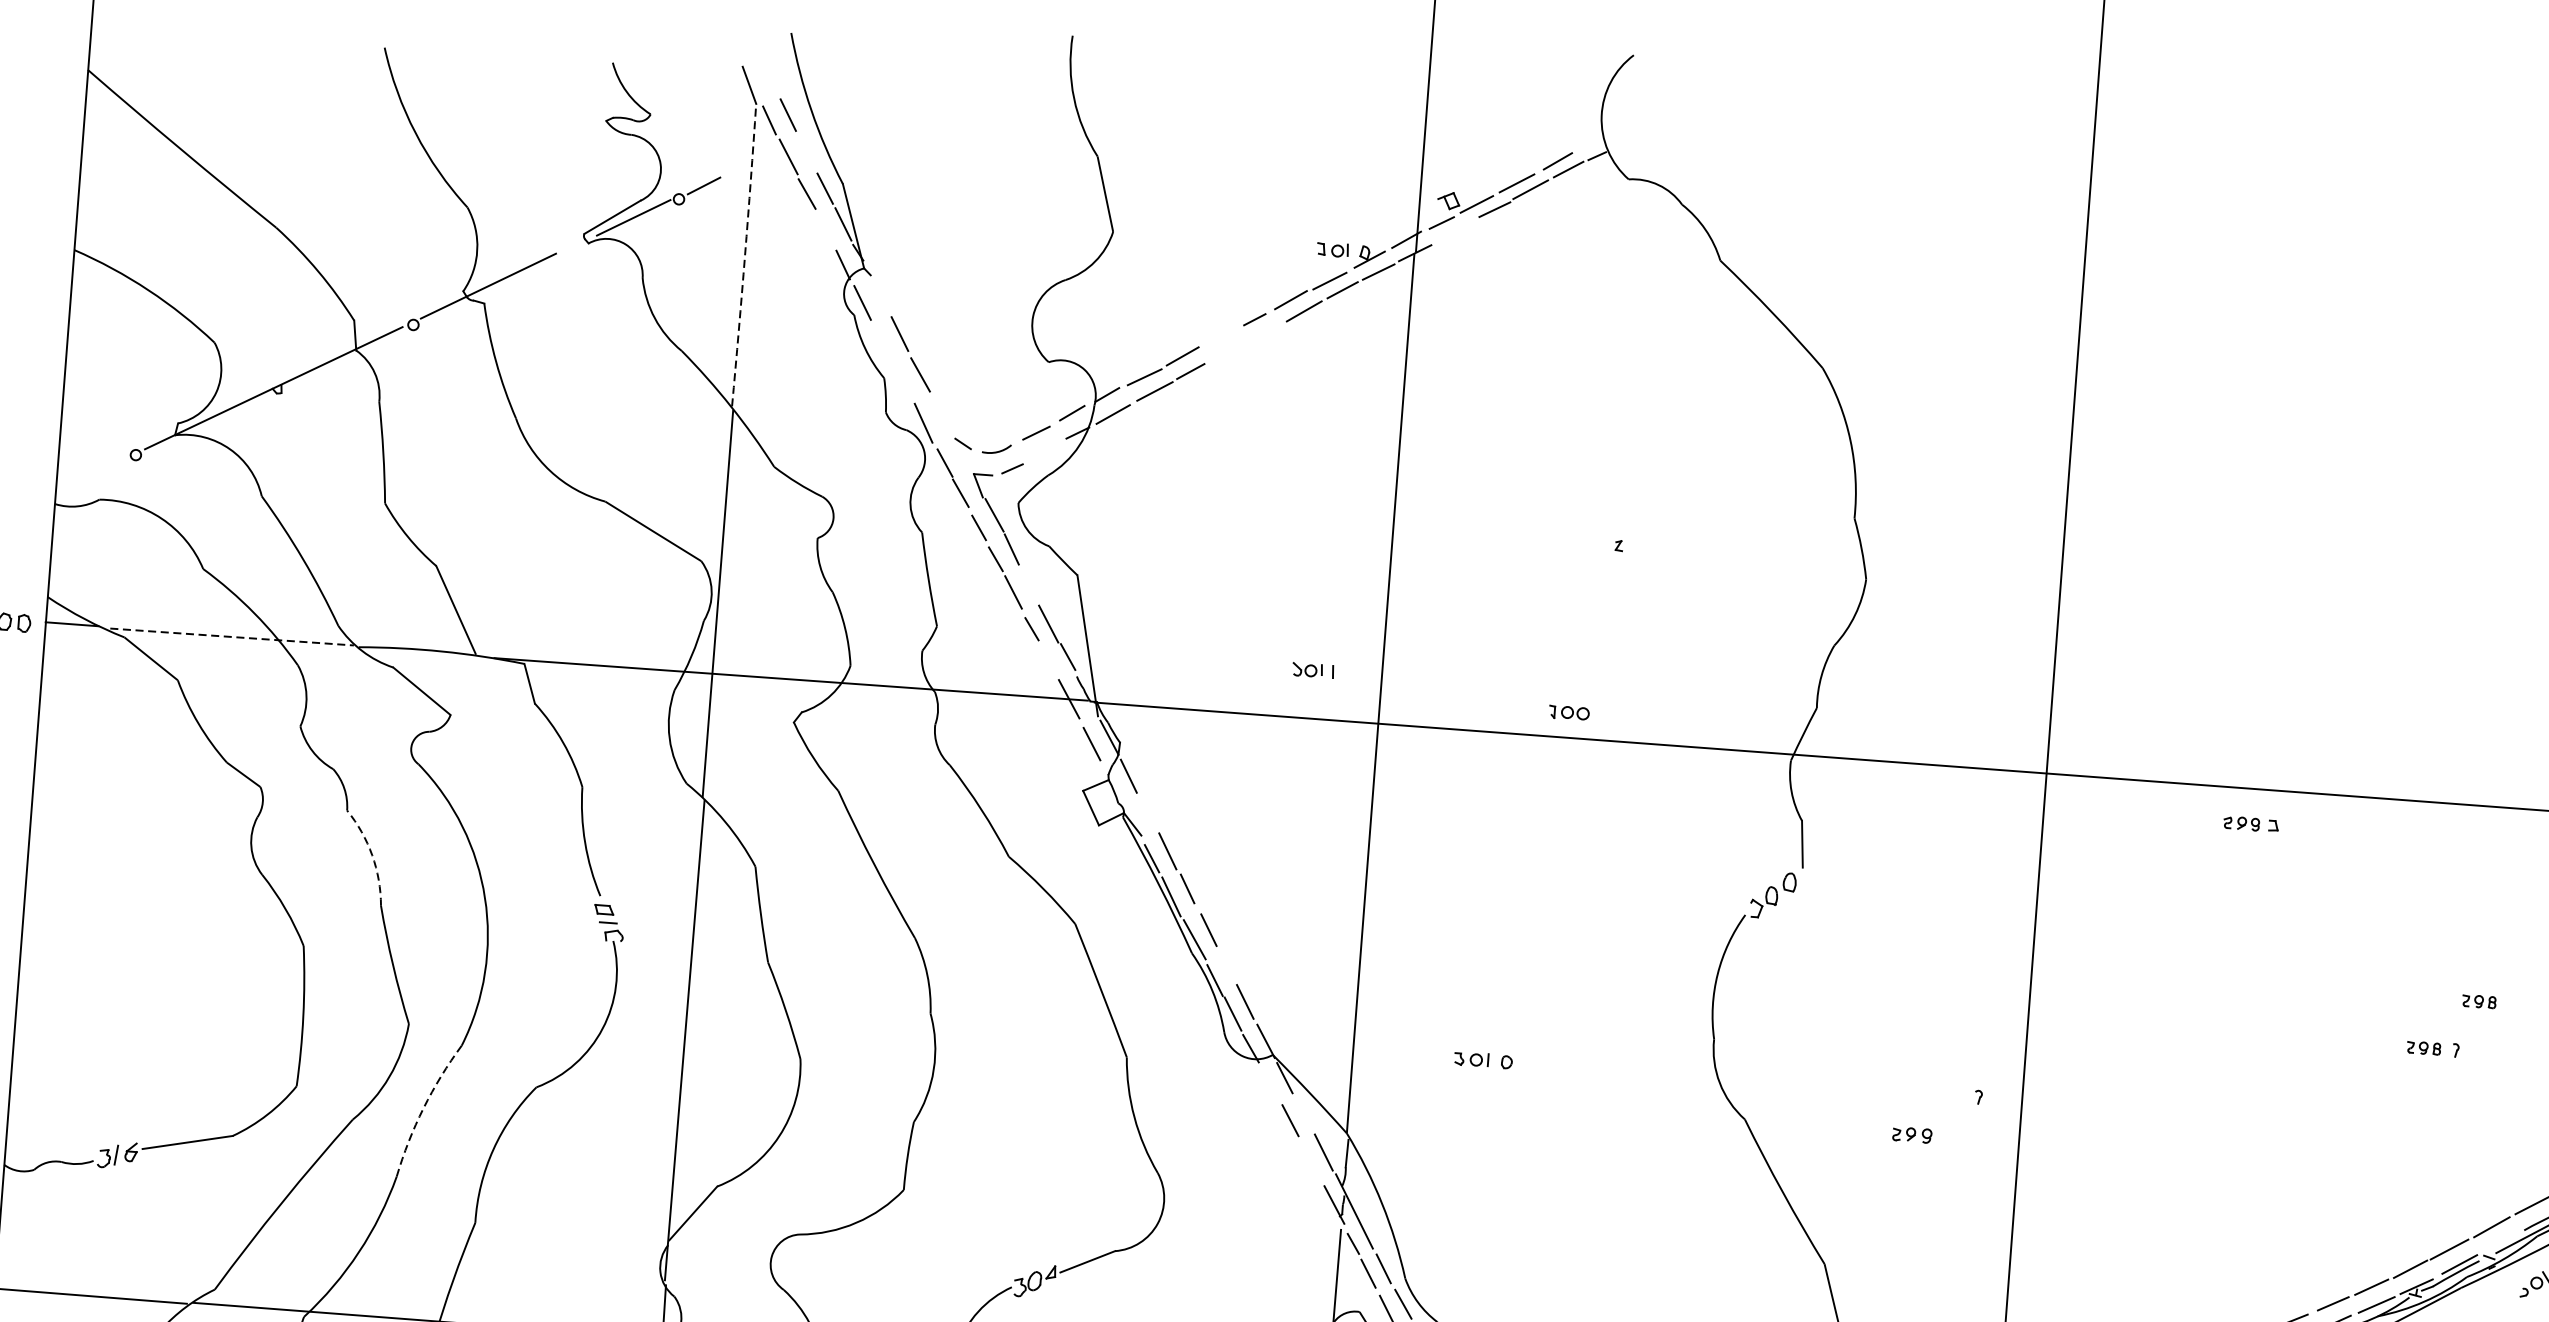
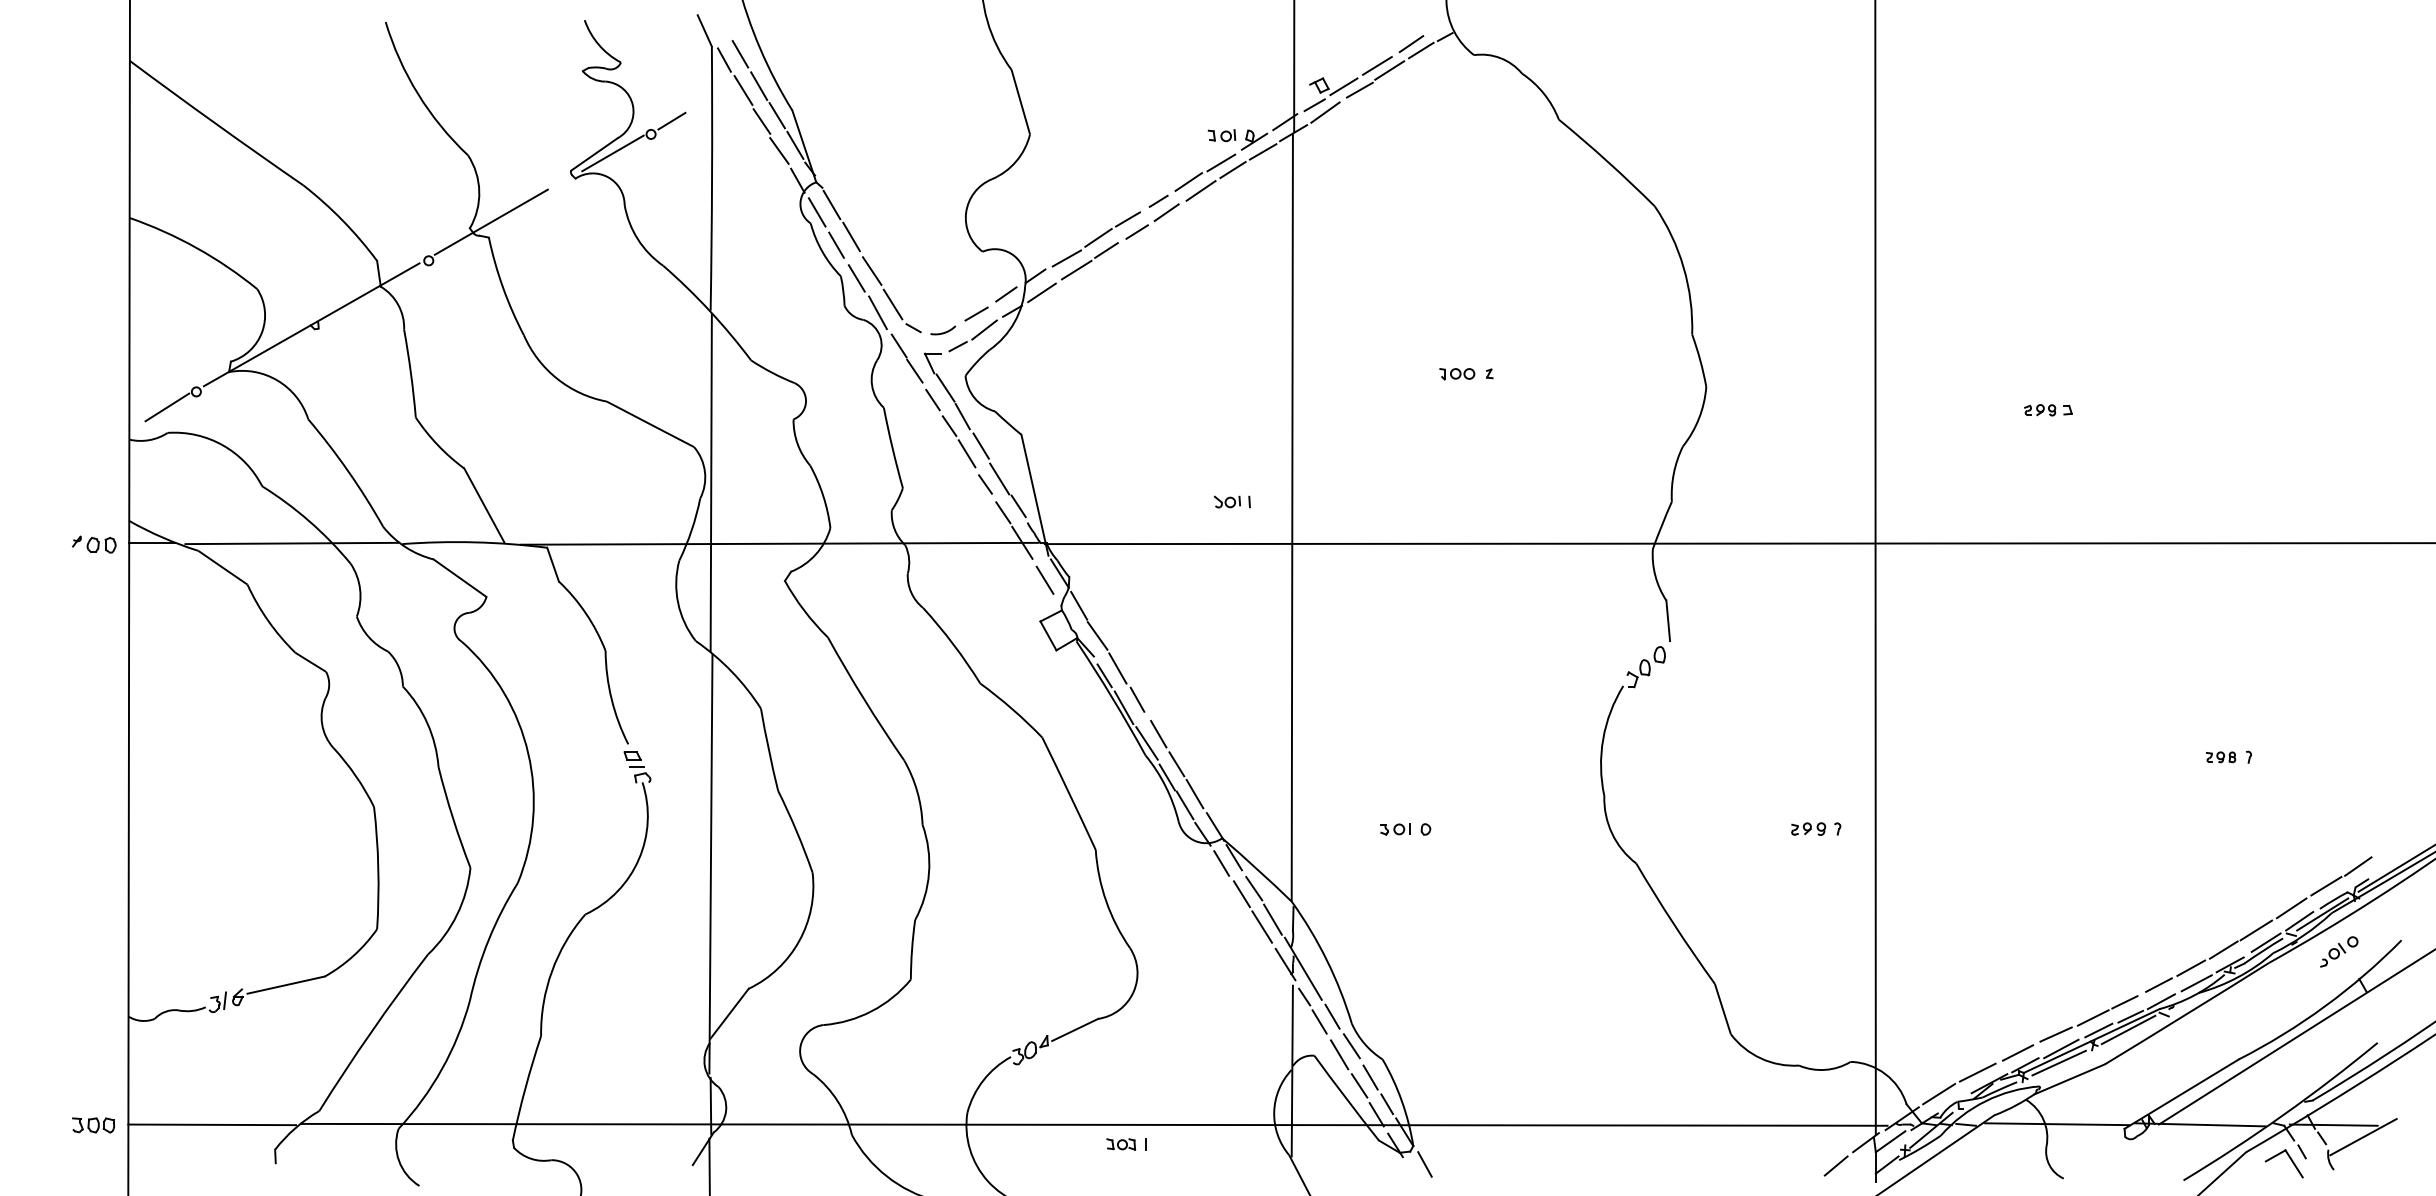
line: (807, 153) -> (759, 86), added
line: (824, 228) -> (779, 150), added
line: (1453, 232) -> (1325, 112), added
arc: (745, 255) -> (712, 178), dashed -> solid
line: (879, 295) -> (831, 204), added
line: (1262, 333) -> (1166, 212), added
line: (1217, 337) -> (1127, 219), added
line: (881, 341) -> (836, 244), added
line: (1226, 352) -> (1136, 231), added
line: (901, 382) -> (856, 278), added
line: (940, 414) -> (892, 304), added
line: (1044, 451) -> (984, 329), added
line: (101, 470) -> (167, 407), added
line: (1029, 584) -> (980, 445), added
line: (232, 637) -> (292, 543), dashed -> solid
line: (1050, 662) -> (1003, 512), added
part: (1569, 713) -> (1457, 374), moved
line: (1147, 811) -> (1097, 635), added
part: (2251, 824) -> (2048, 410), moved
arc: (372, 854) -> (427, 723), dashed -> solid
line: (1226, 966) -> (1176, 764), added
part: (2479, 1001) -> (2266, 713), removed
line: (1269, 1083) -> (1221, 863), added
arc: (423, 1108) -> (488, 940), dashed -> solid
line: (1305, 1115) -> (1254, 888), added
part: (1912, 1134) -> (1808, 828), moved
line: (1311, 1159) -> (1262, 926), added
line: (2499, 1243) -> (2299, 921), added

